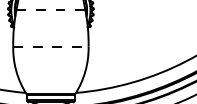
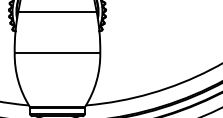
line: (50, 10) -> (57, 11), dashed -> solid
line: (50, 46) -> (57, 52), dashed -> solid

